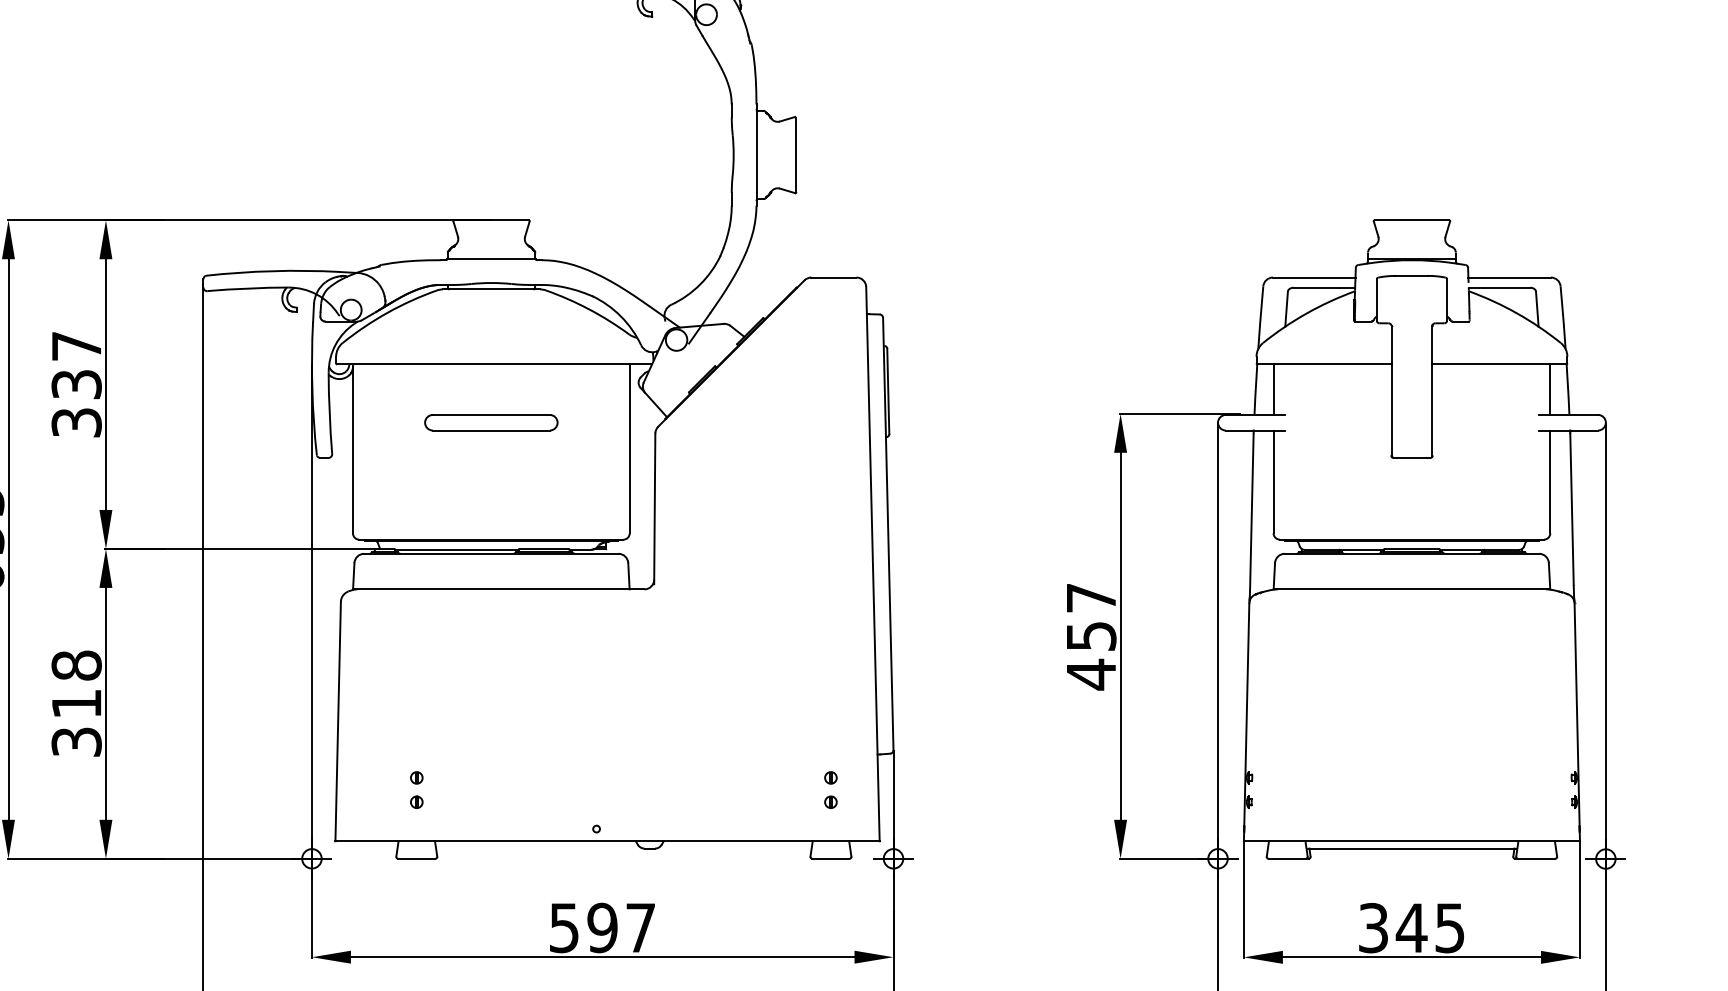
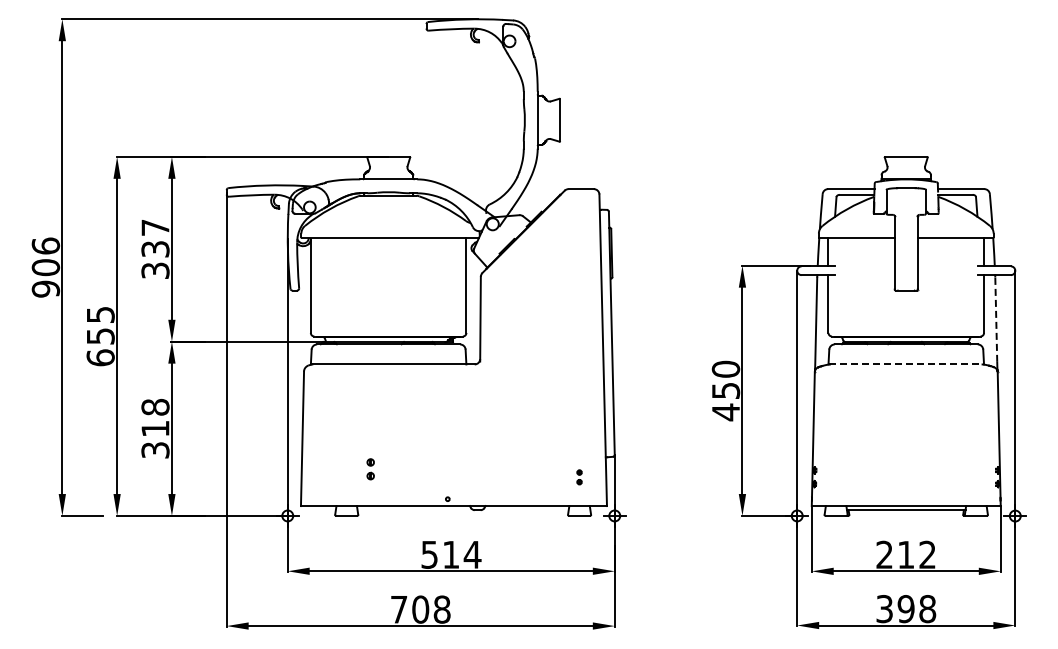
part: (491, 422) -> (388, 270), removed
line: (1572, 509) -> (996, 319), solid -> dashed
line: (1412, 589) -> (906, 364), solid -> dashed
text: (1090, 596) -> (725, 368), 457 -> 450
part: (416, 790) -> (370, 469), moved
part: (830, 790) -> (579, 477), size x0.7
text: (620, 927) -> (461, 554), 597 -> 514
text: (1410, 927) -> (905, 554), 345 -> 212

